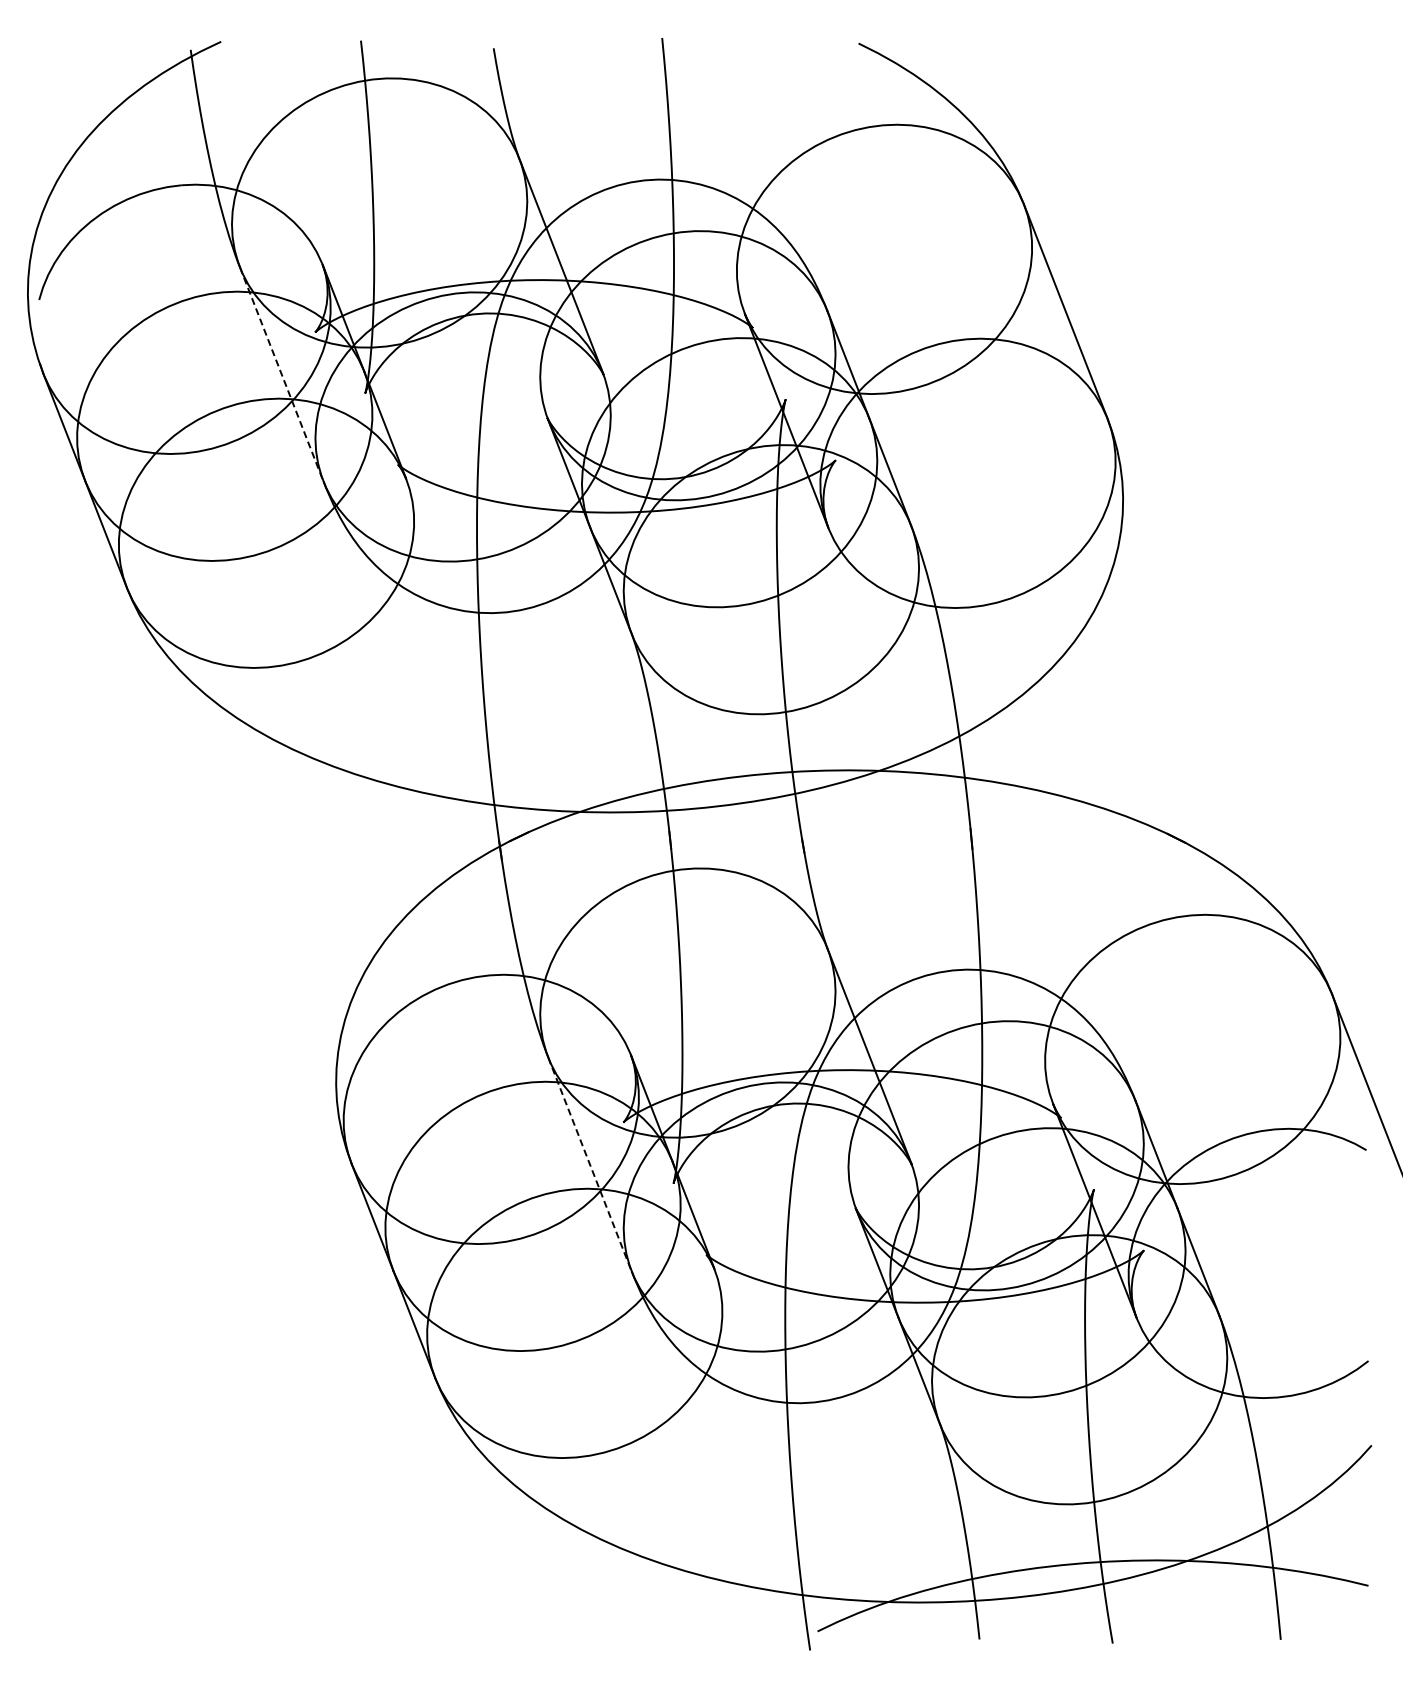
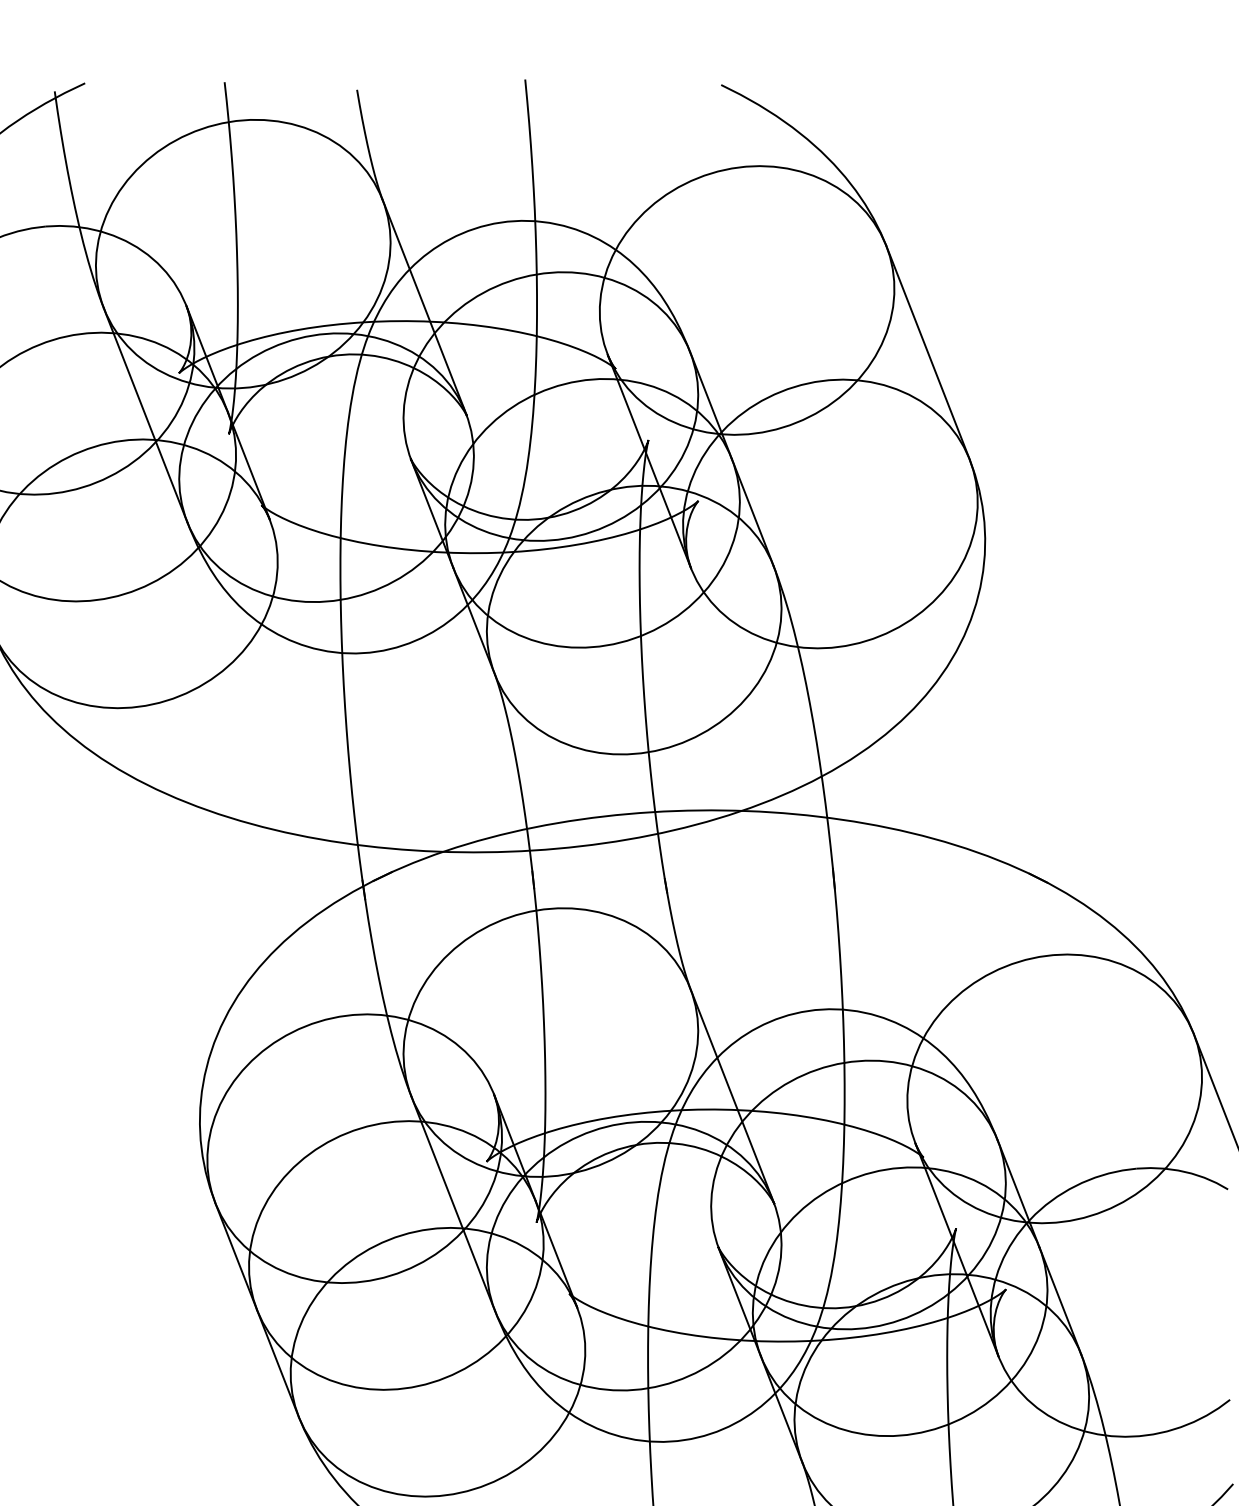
line: (281, 374) -> (145, 415), dashed -> solid
line: (589, 1164) -> (452, 1203), dashed -> solid

